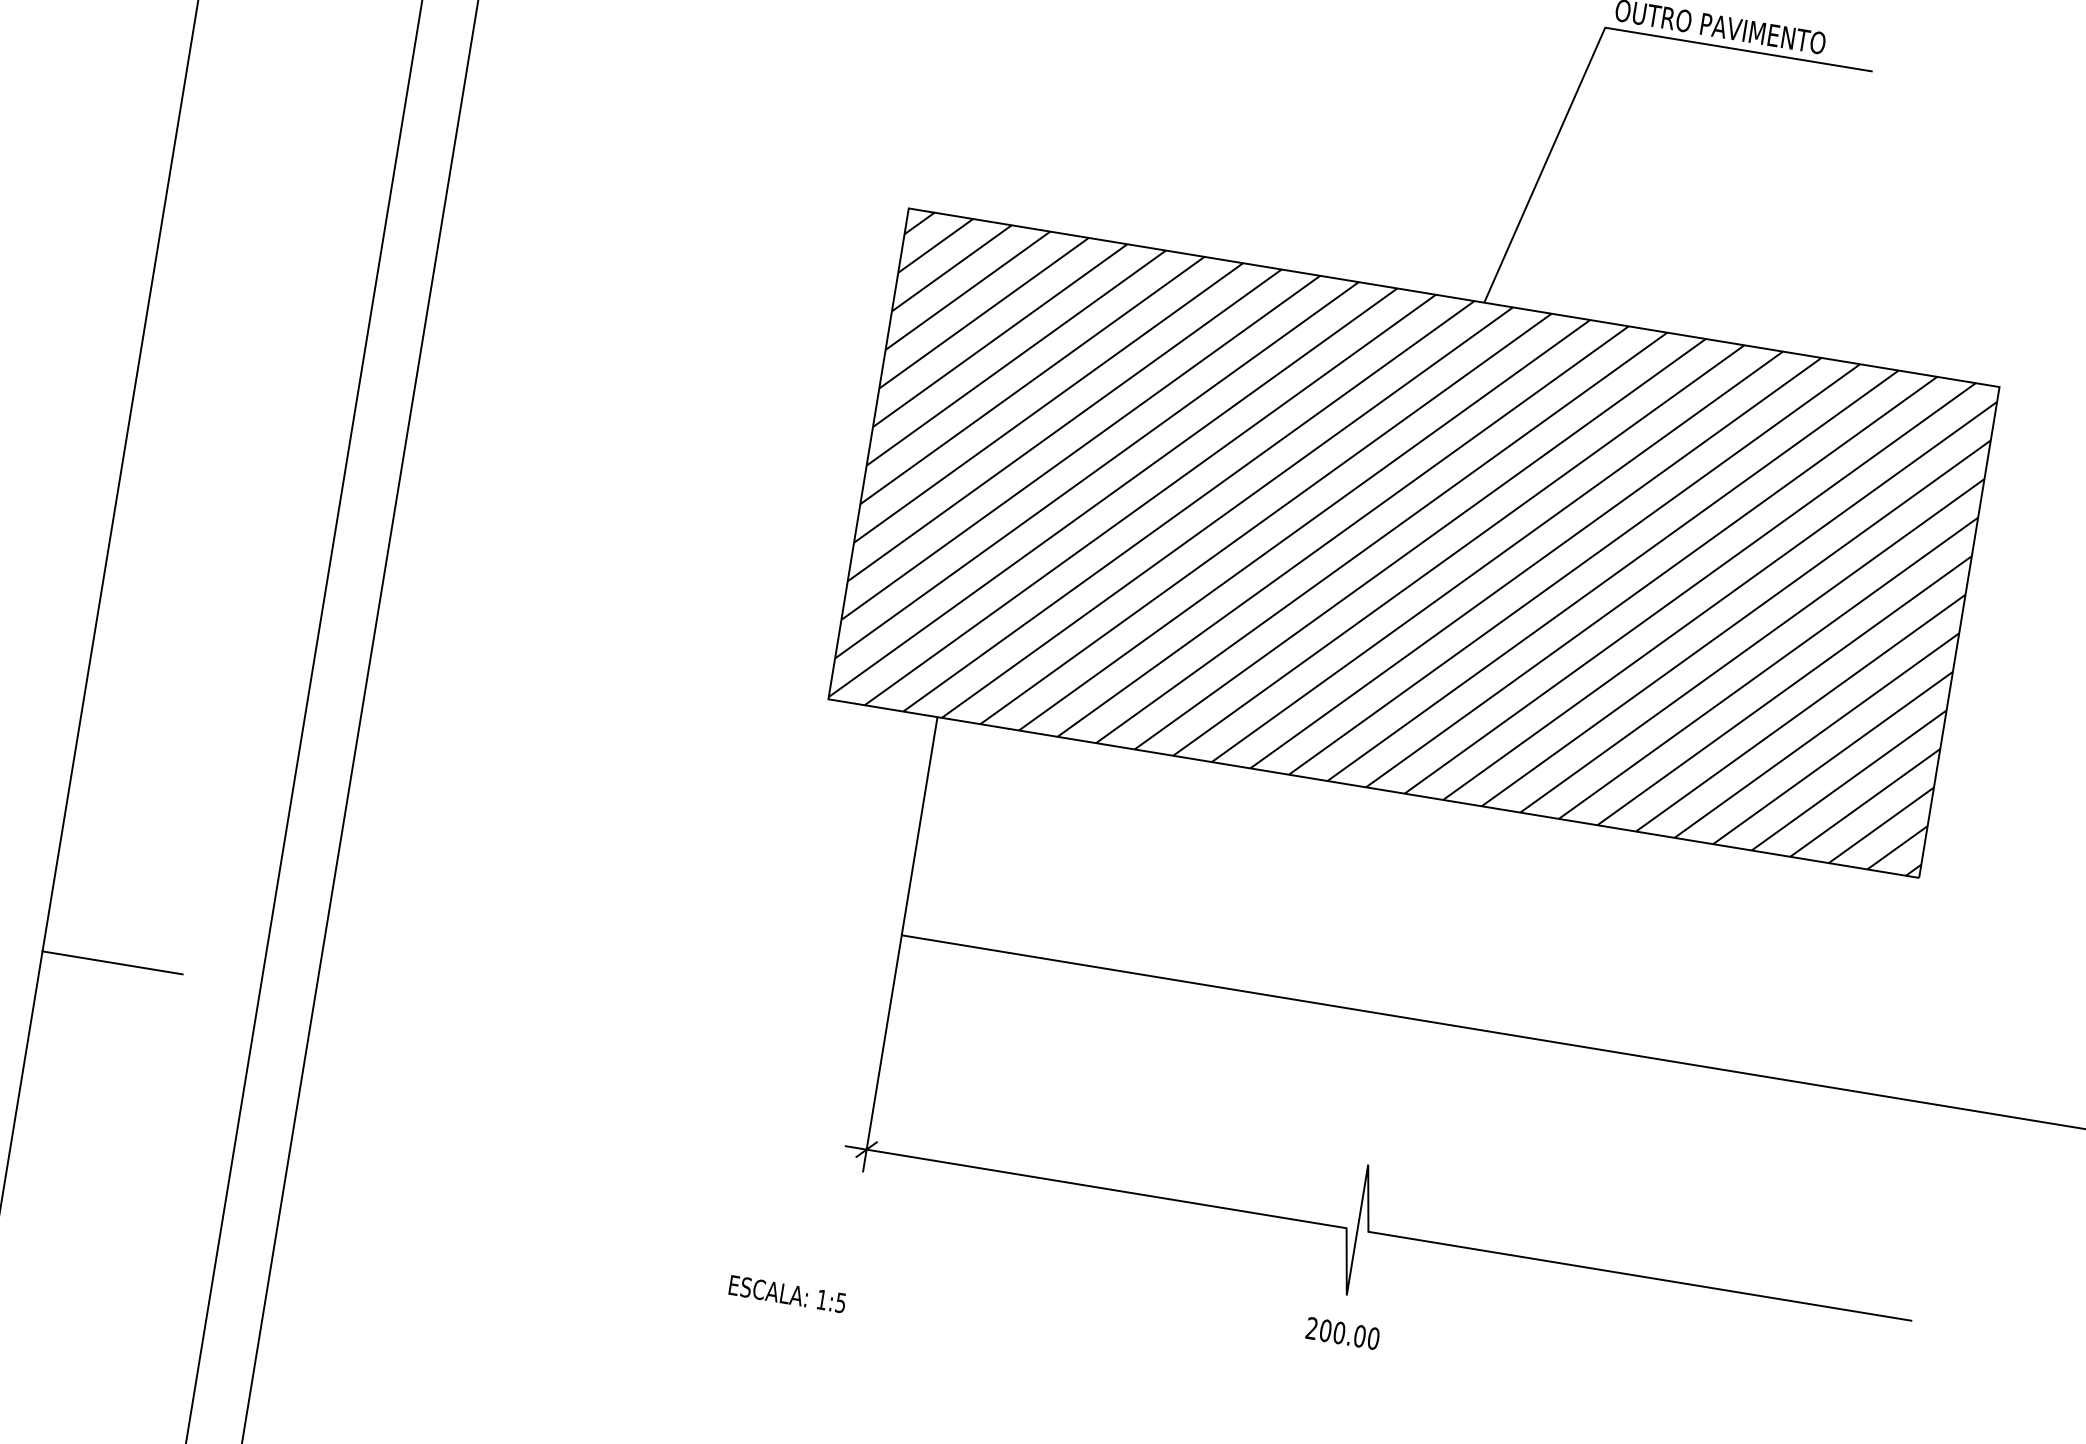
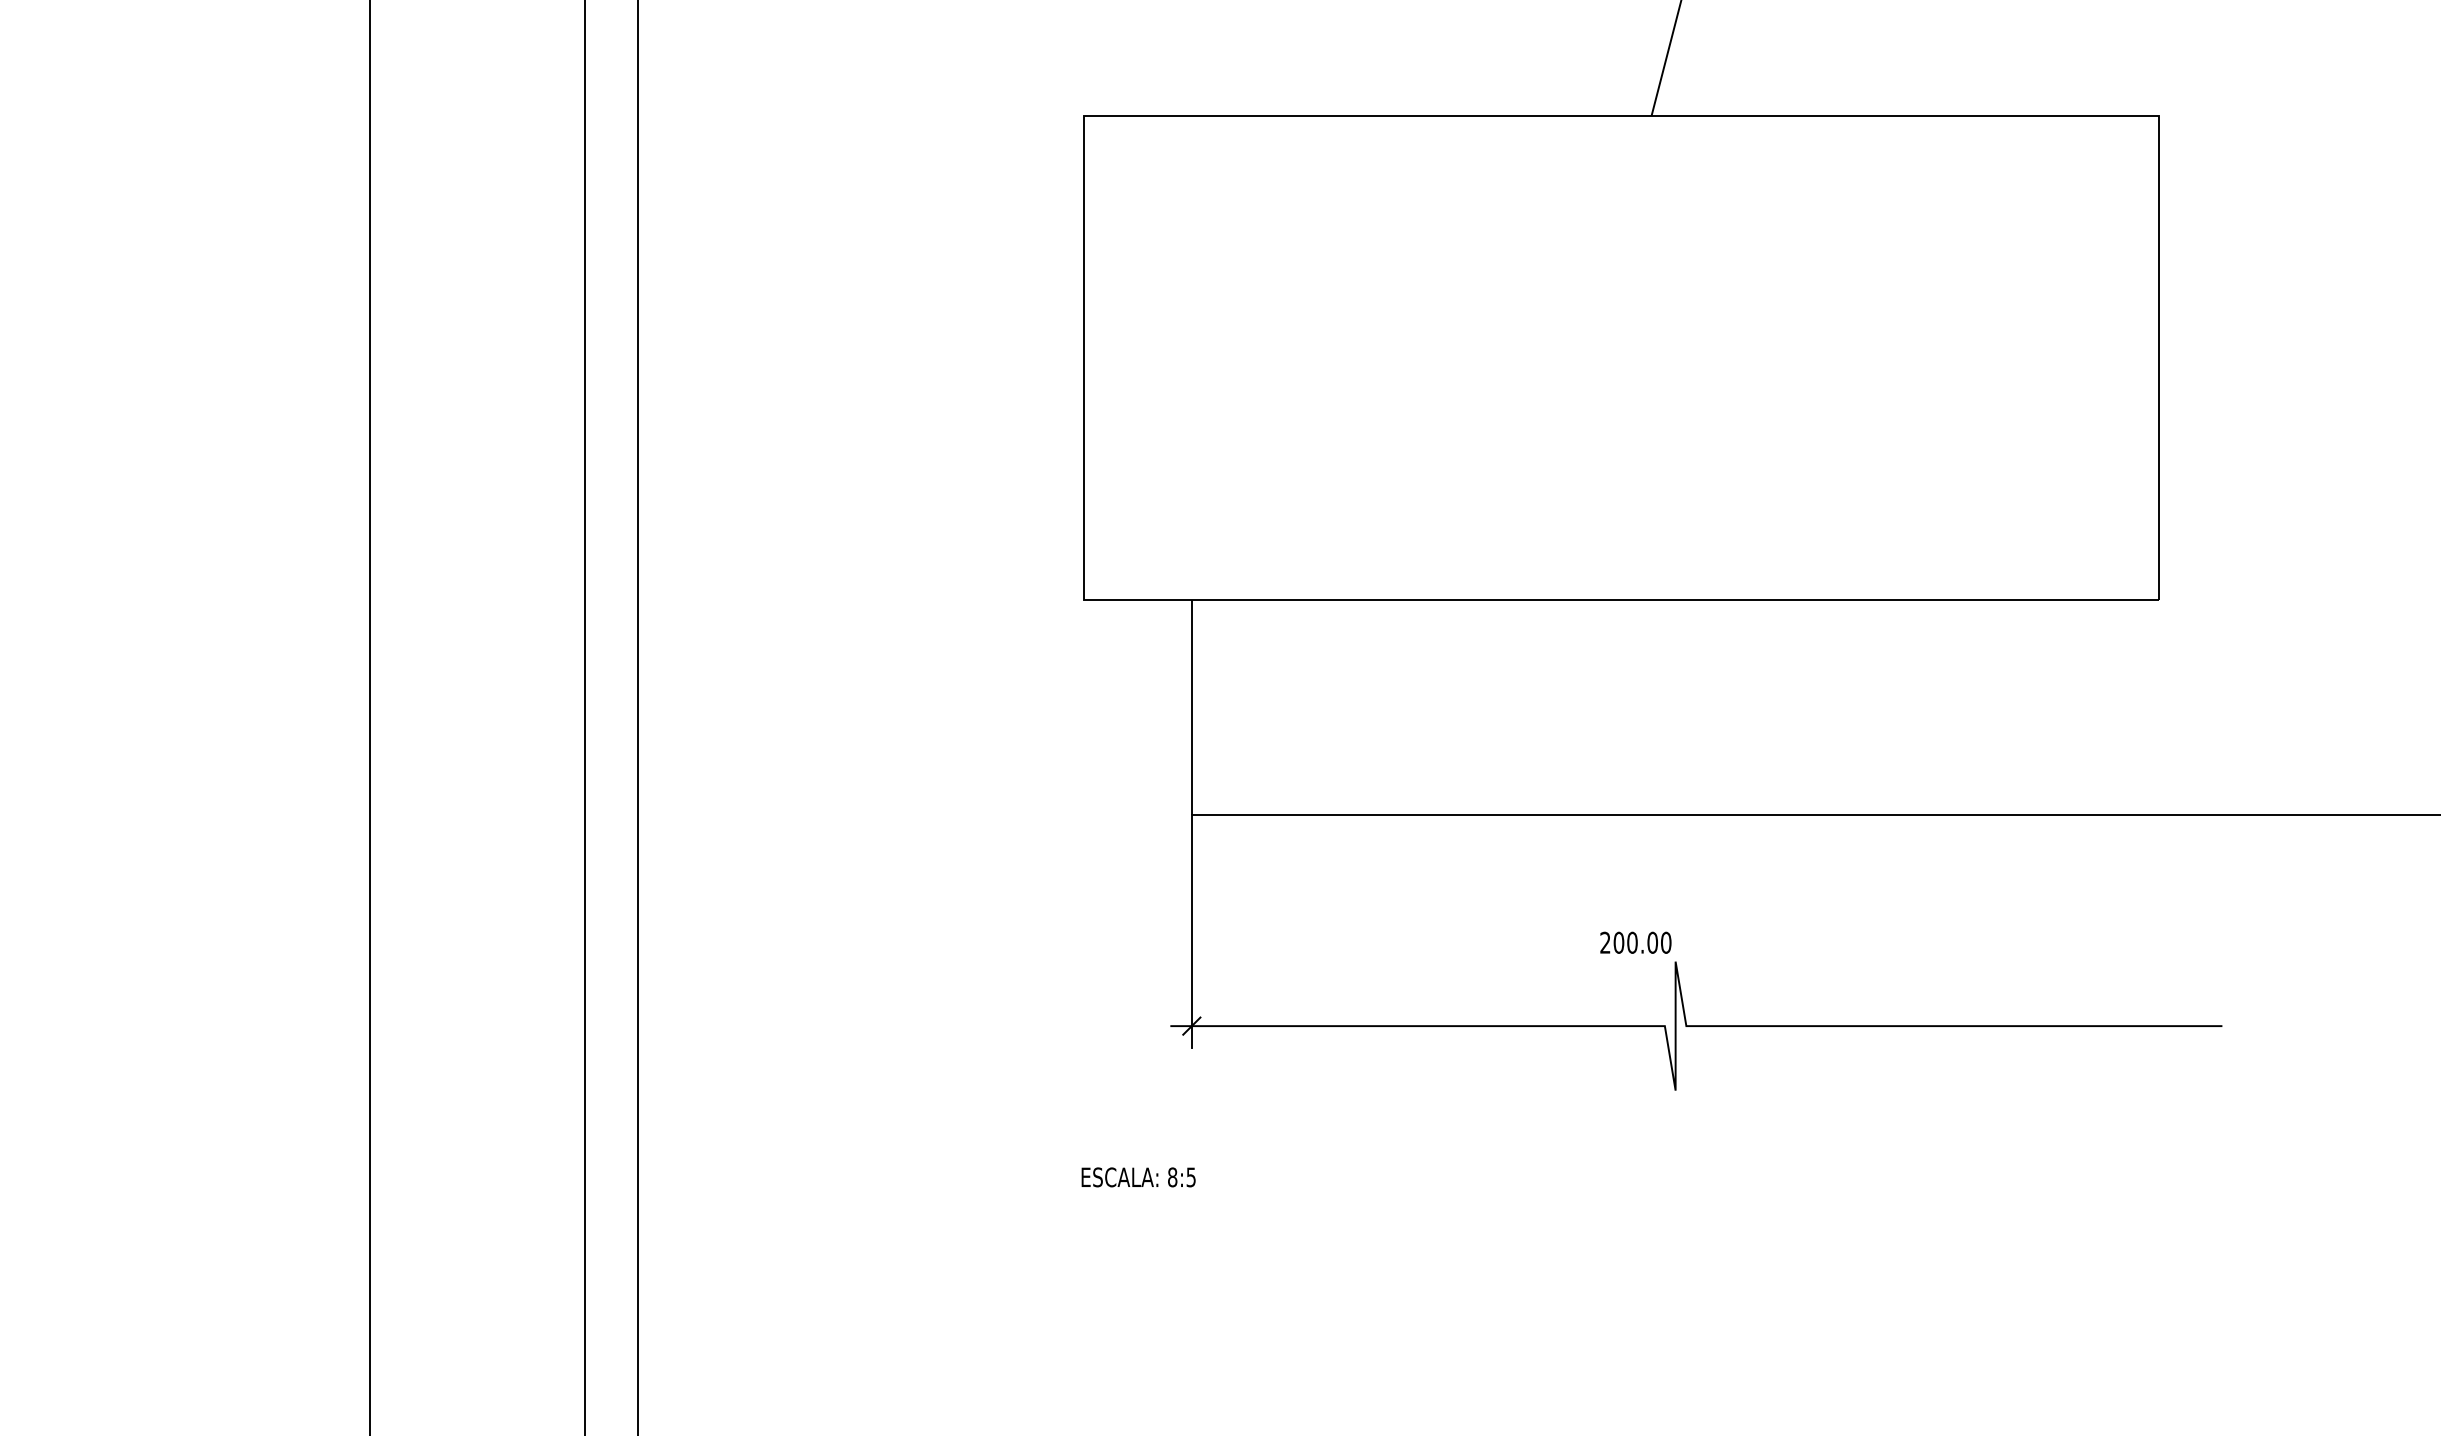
hatch: (1413, 542) -> (1621, 357), removed
line: (112, 962) -> (438, 965), removed
text: (821, 1300) -> (1172, 1177), 1:5 -> 8:5
text: (1342, 1333) -> (1635, 942), moved

